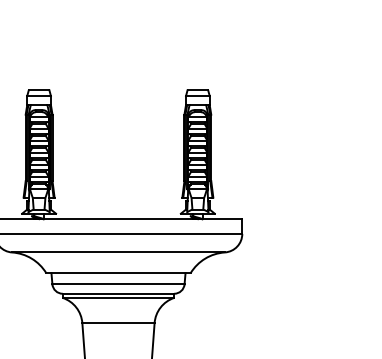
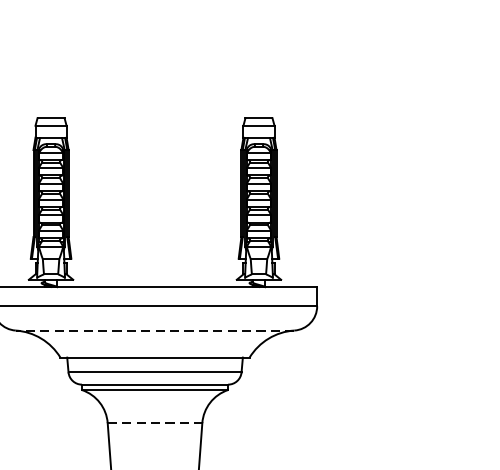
line: (117, 252) -> (153, 330), solid -> dashed
line: (118, 323) -> (155, 423), solid -> dashed

